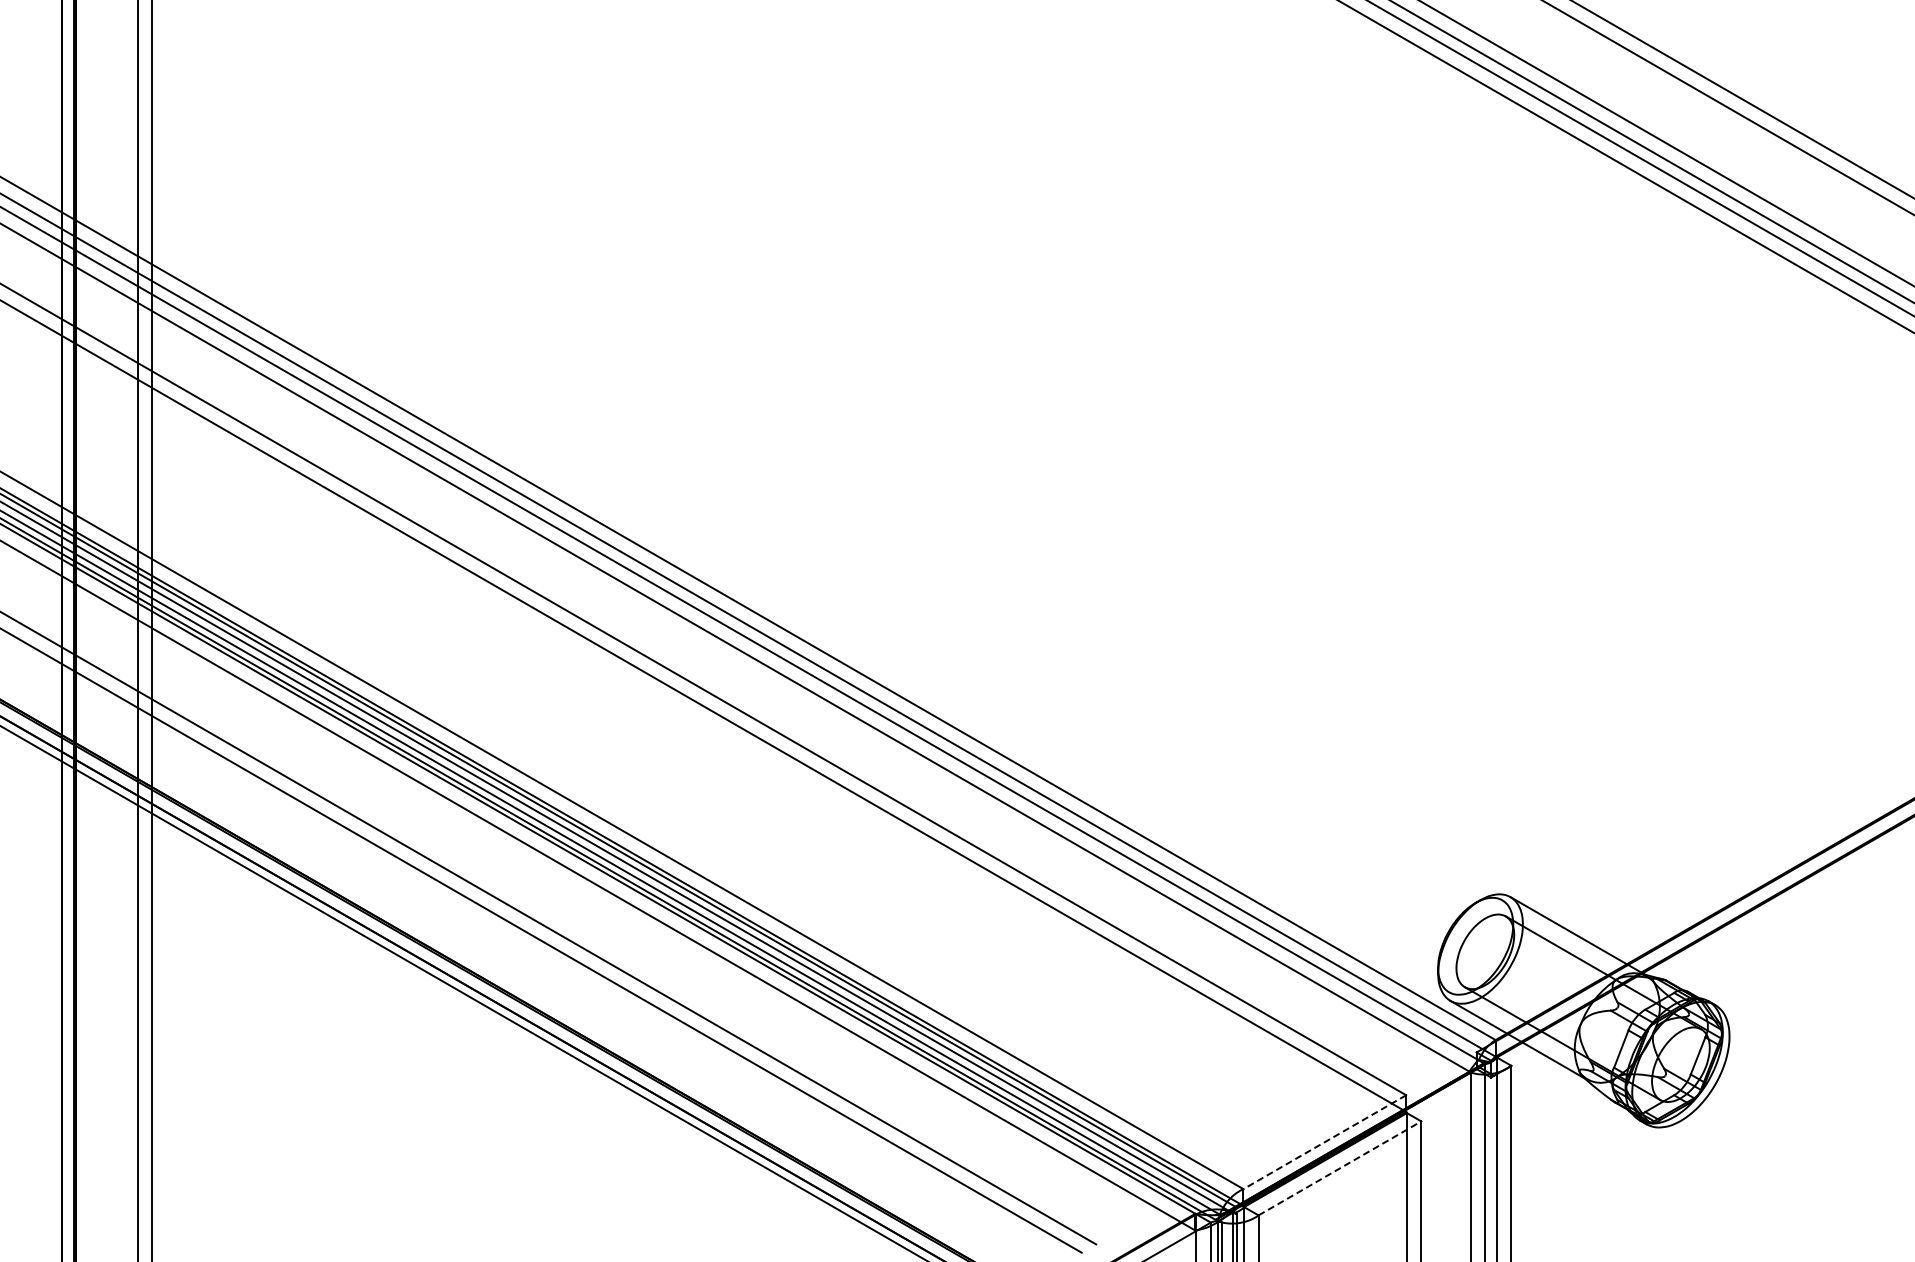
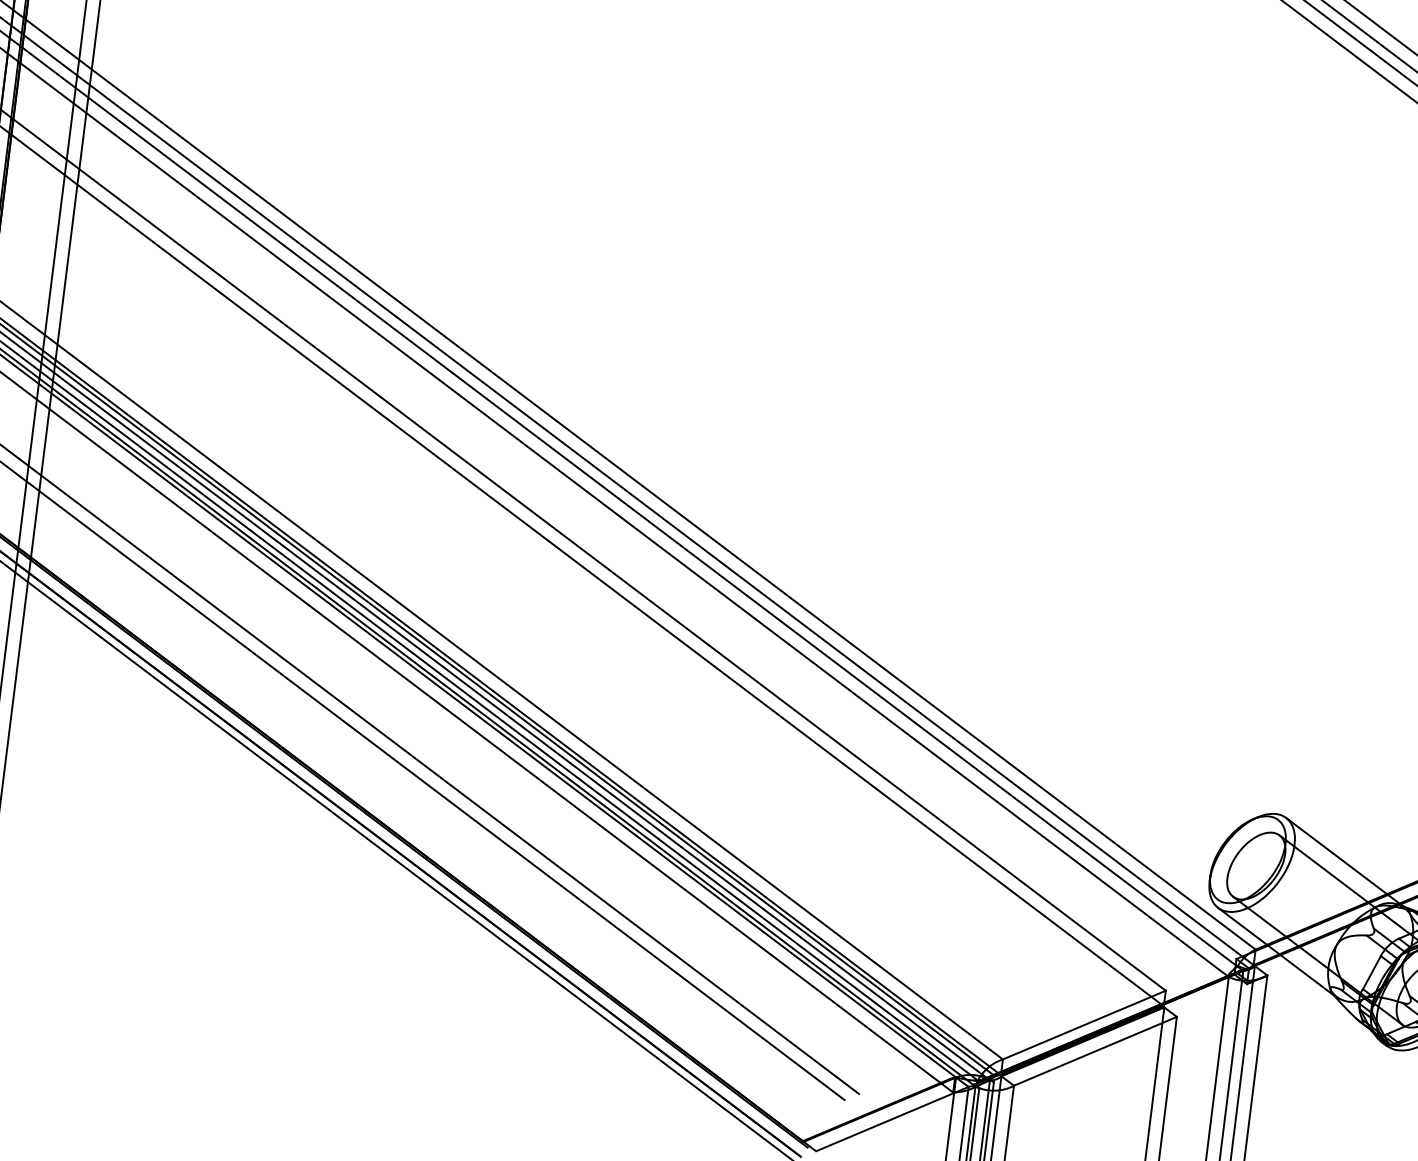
line: (1324, 1142) -> (1084, 1025), dashed -> solid
line: (1339, 1168) -> (1094, 1051), dashed -> solid

